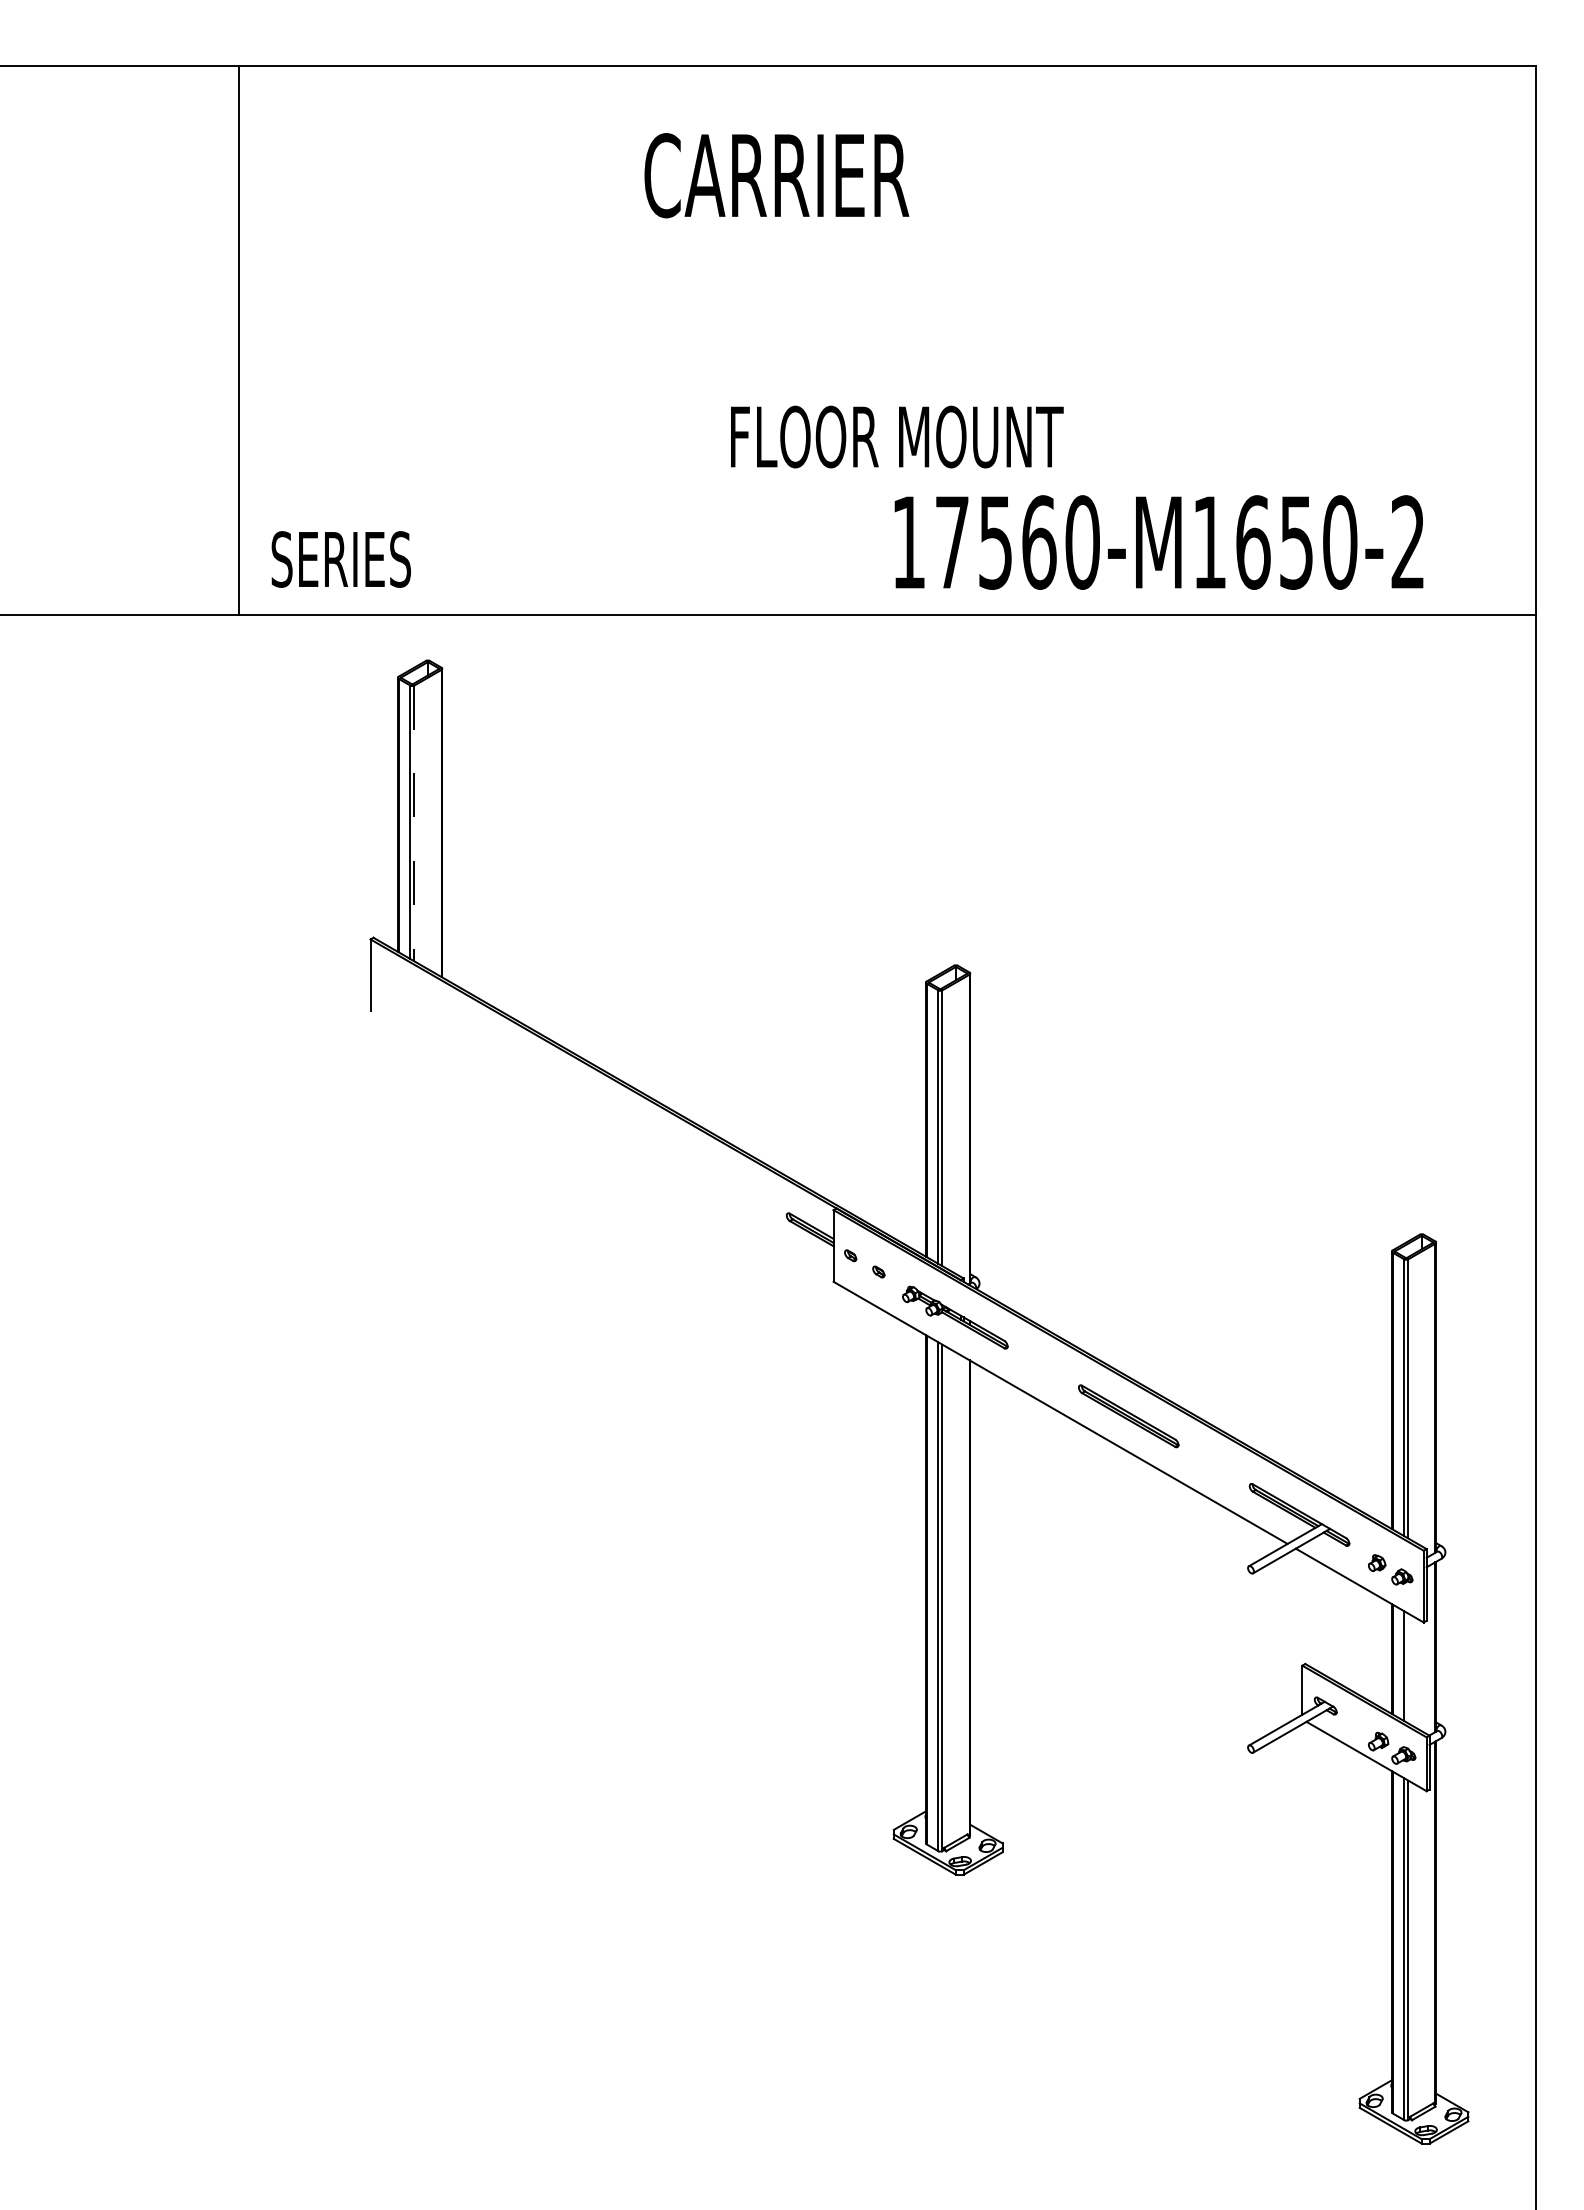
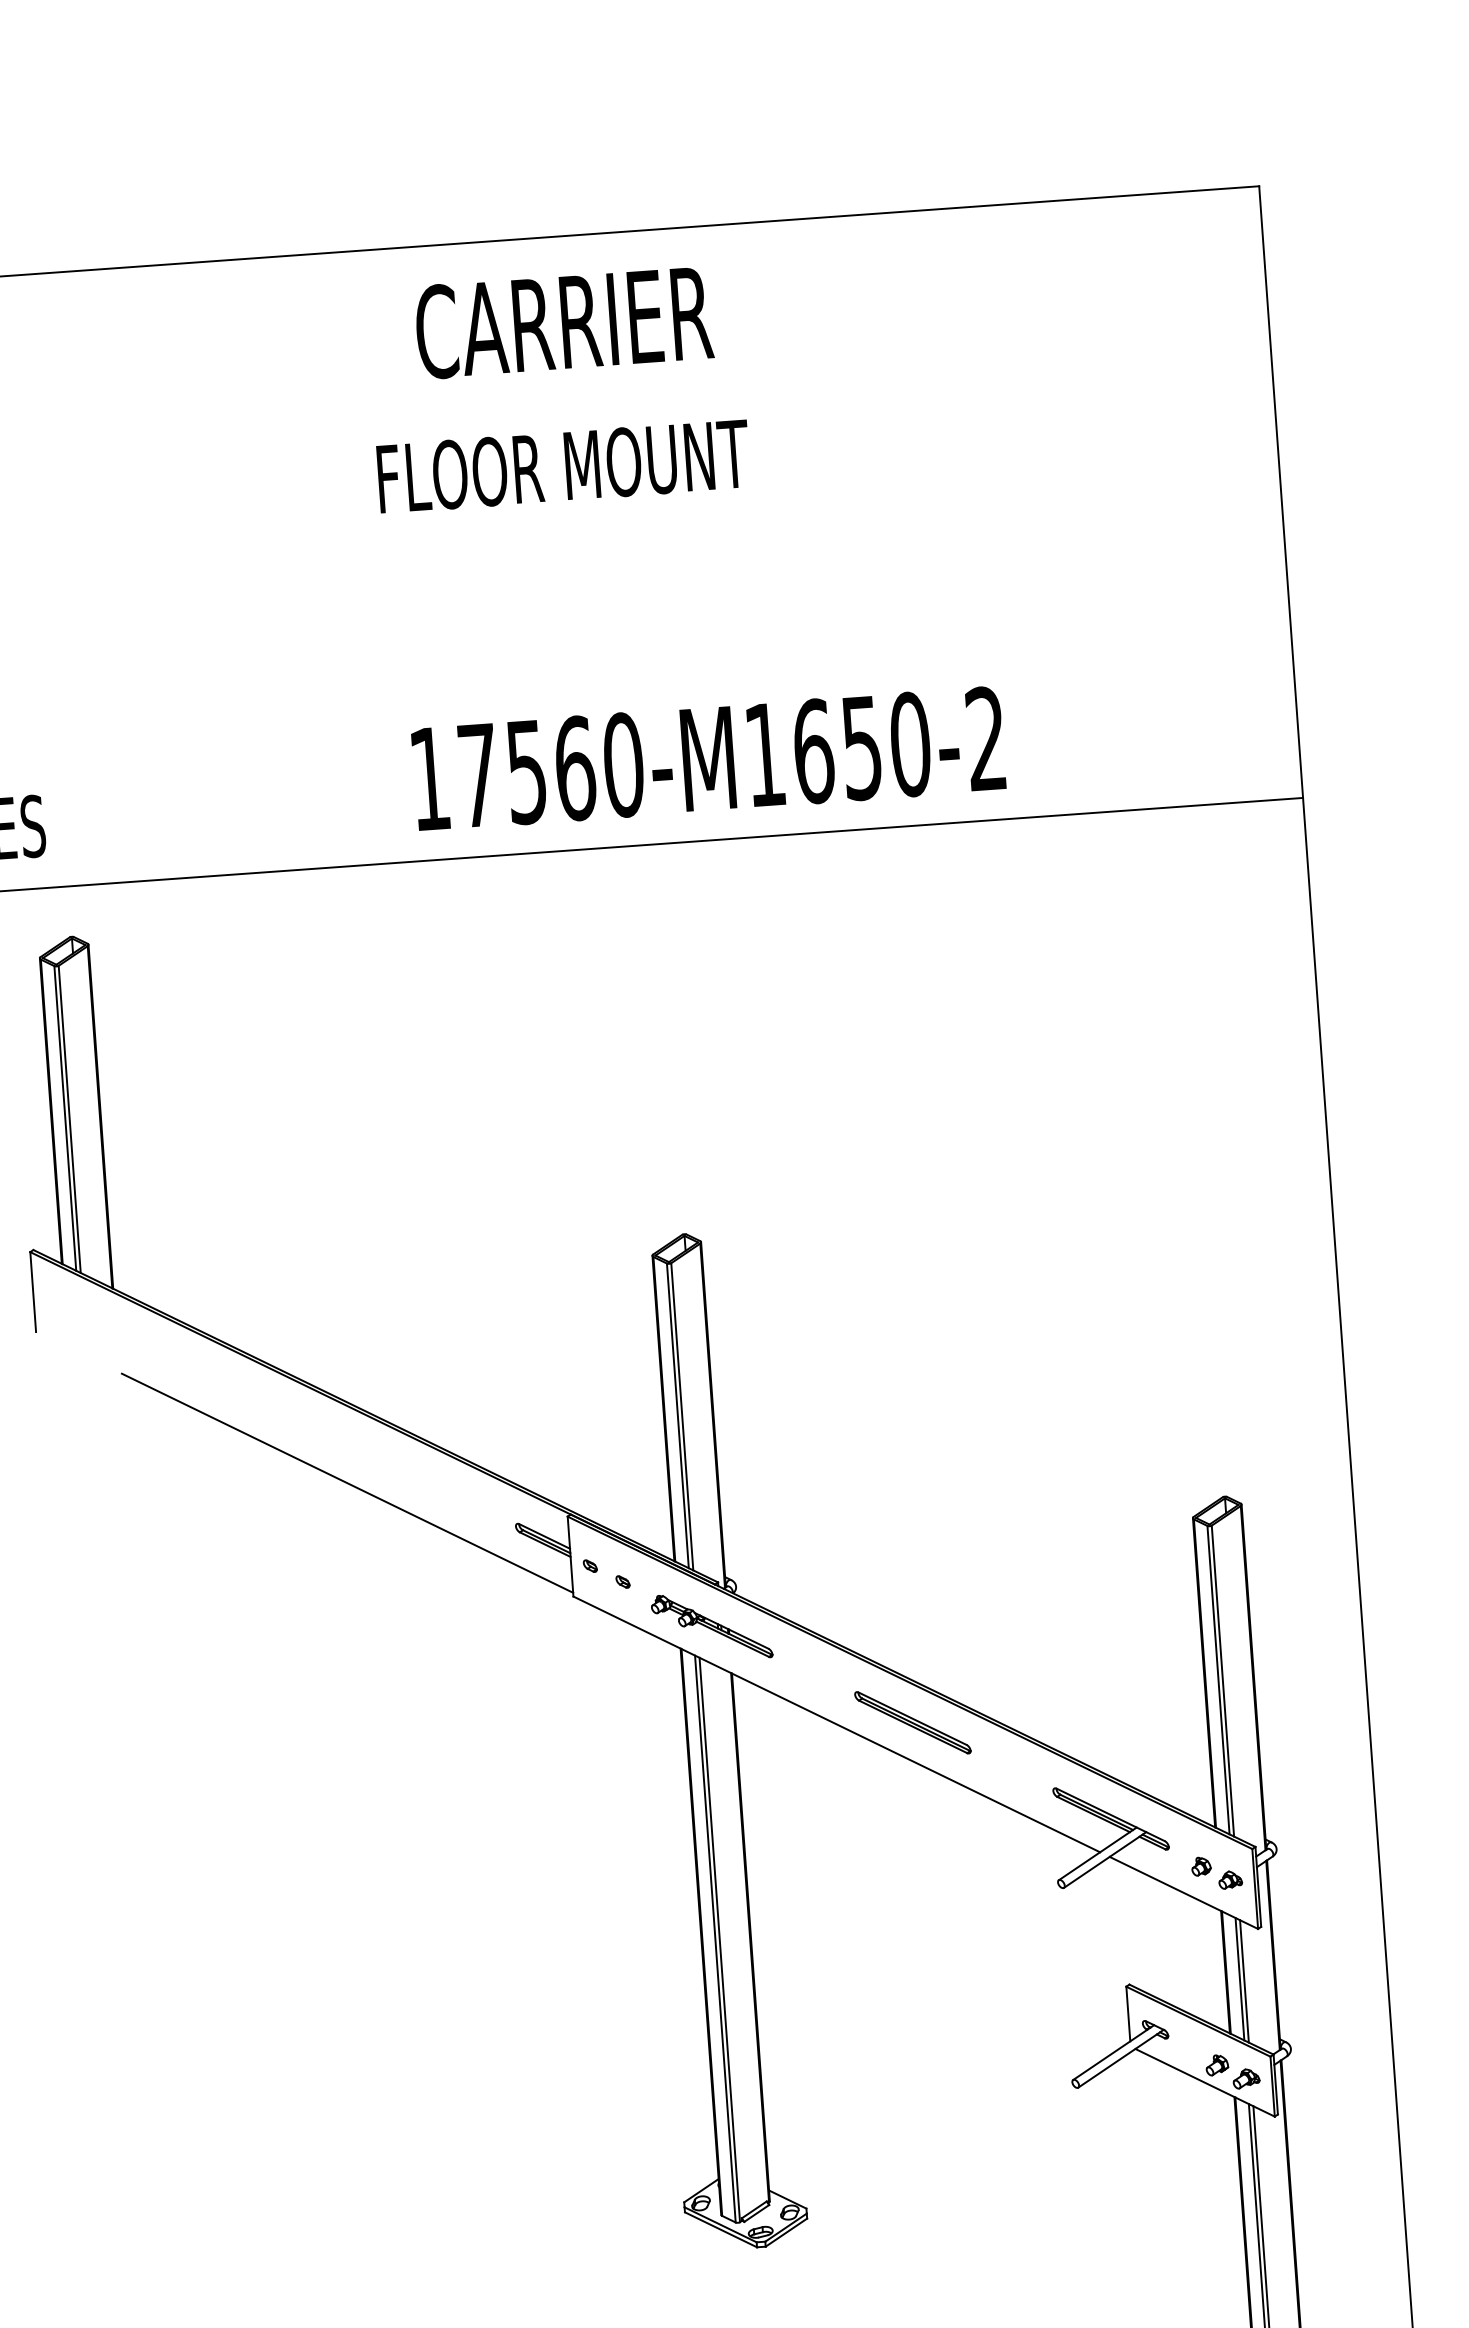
text: (776, 175) -> (563, 322), moved
text: (897, 436) -> (563, 465), moved
text: (1158, 542) -> (708, 759), moved
line: (414, 823) -> (69, 1119), dashed -> solid
line: (638, 1165) -> (346, 1482), added
line: (1408, 1668) -> (1244, 1981), added

